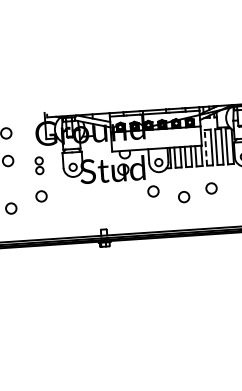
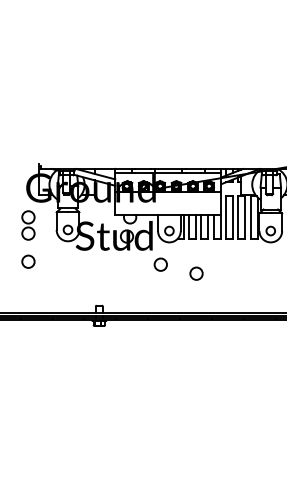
line: (206, 147) -> (226, 216), dashed -> solid
part: (39, 165) -> (28, 225), size x1.43
circle: (211, 188) -> (229, 265), removed

